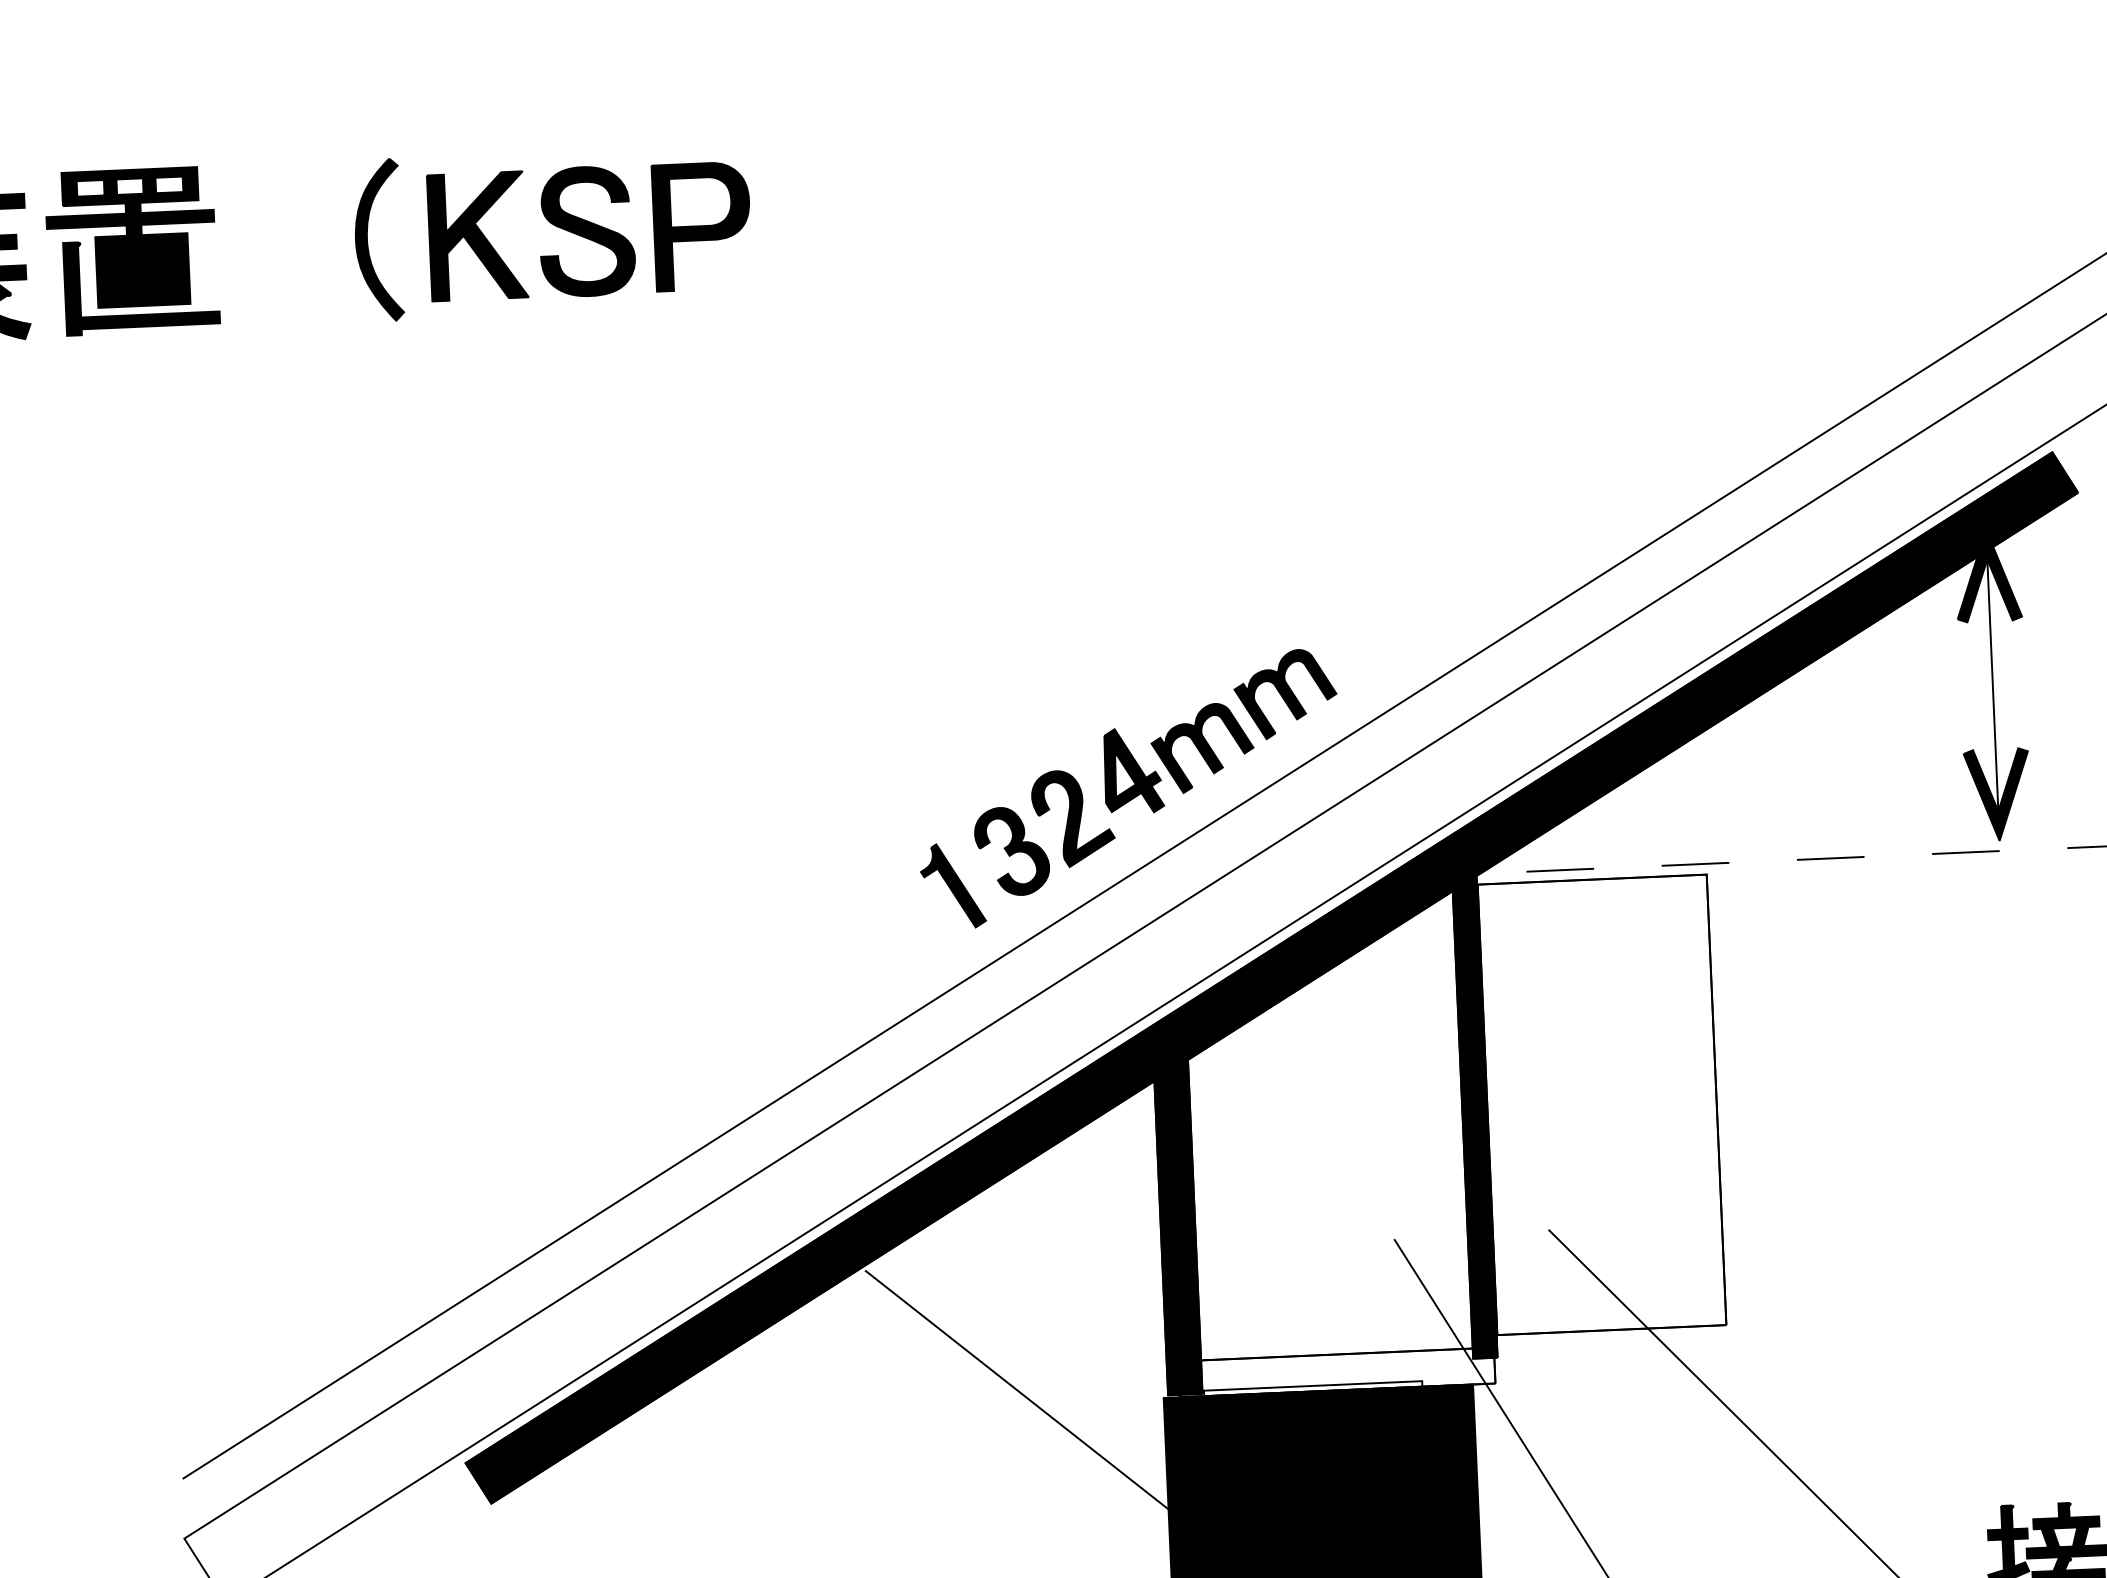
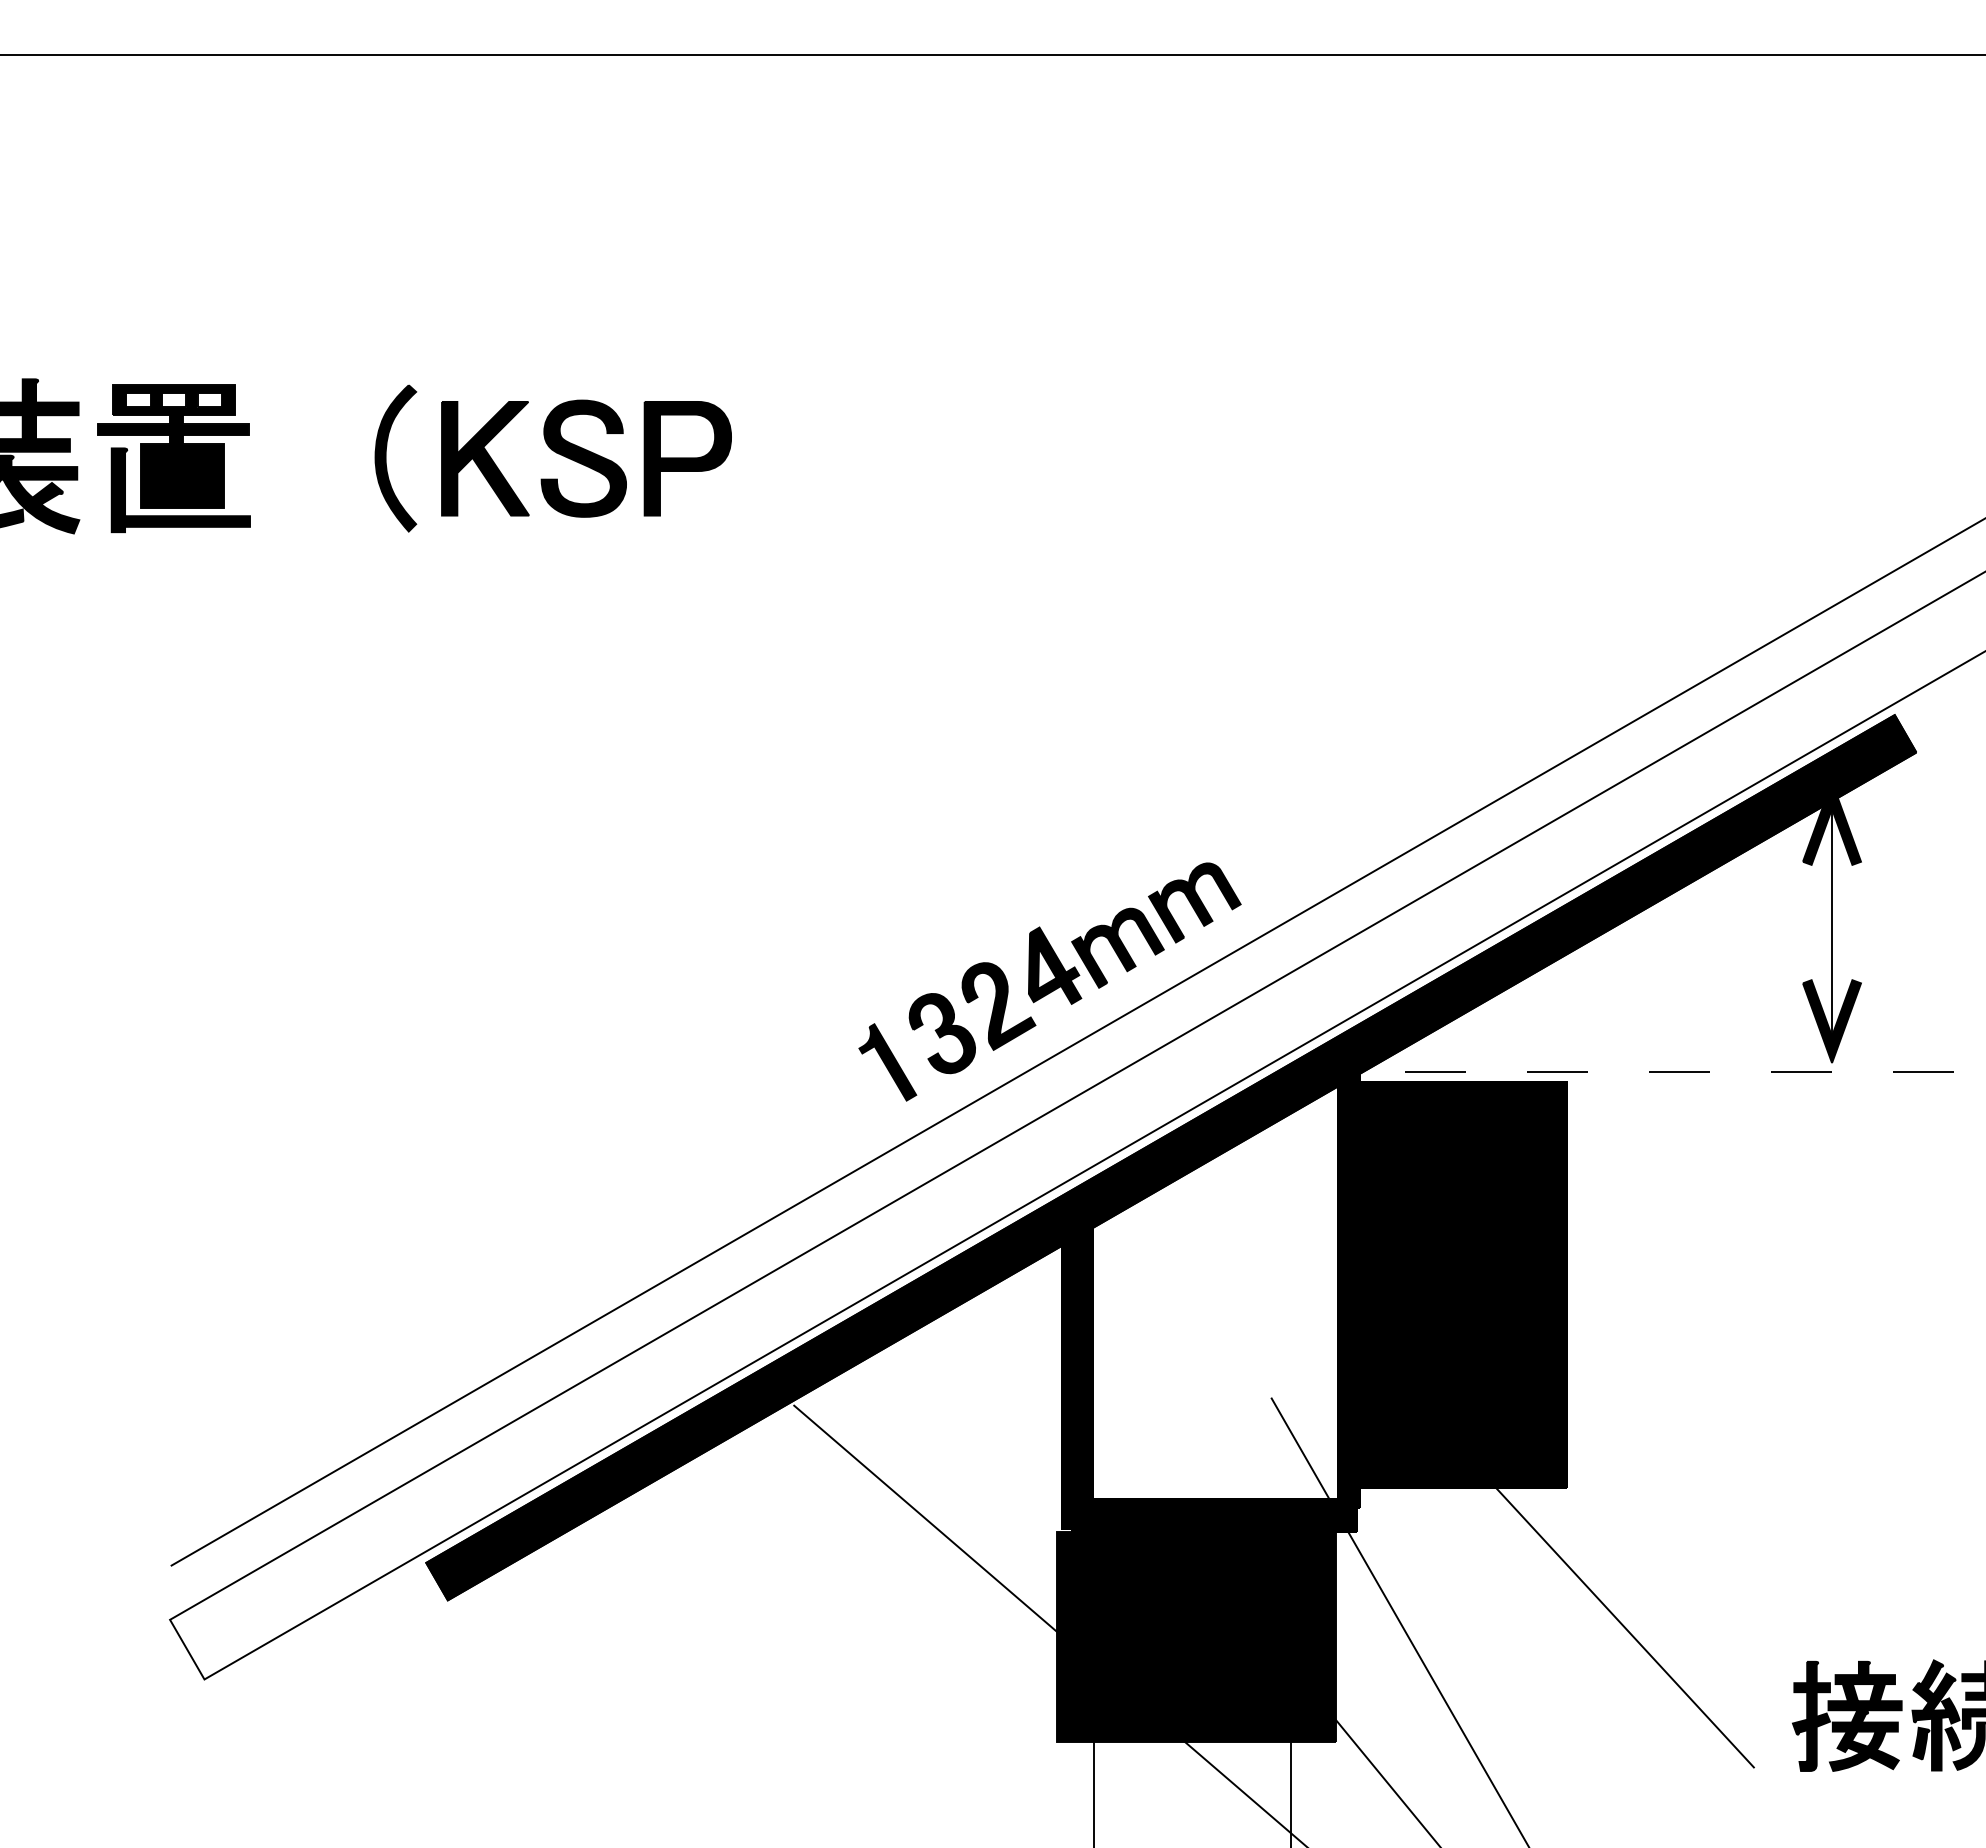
fill: (1601, 1104) -> (1463, 1284), added
fill: (1337, 1372) -> (1214, 1515), added

